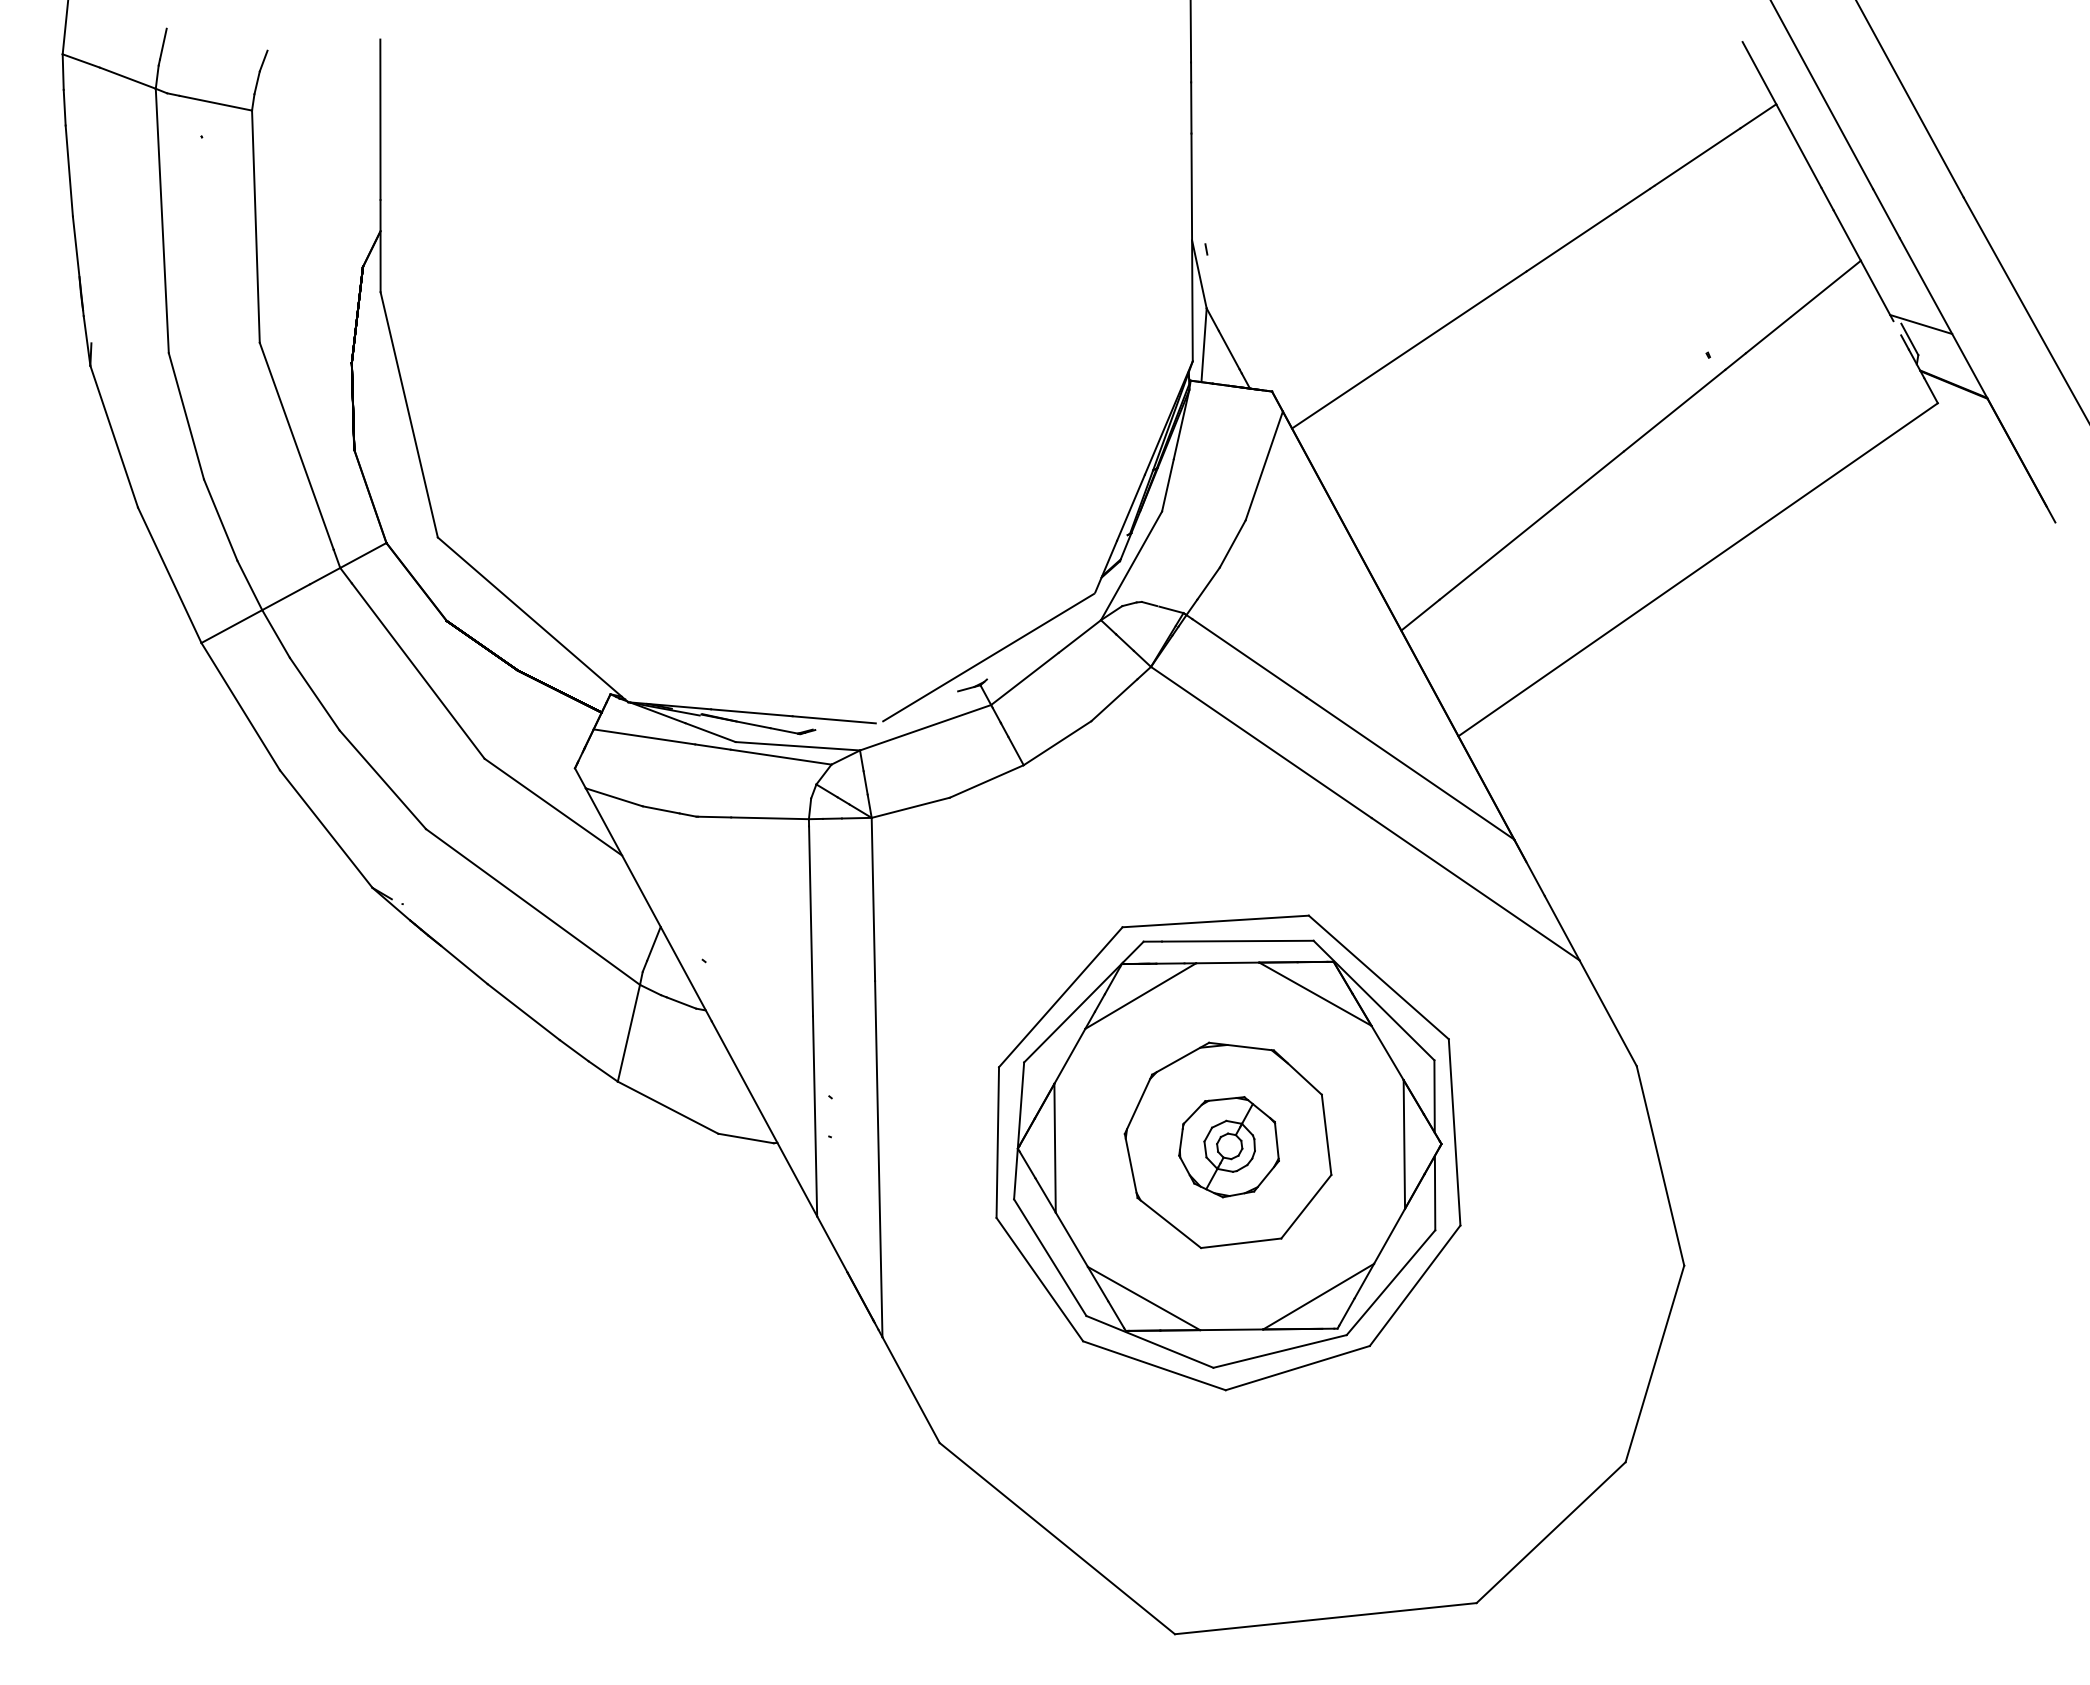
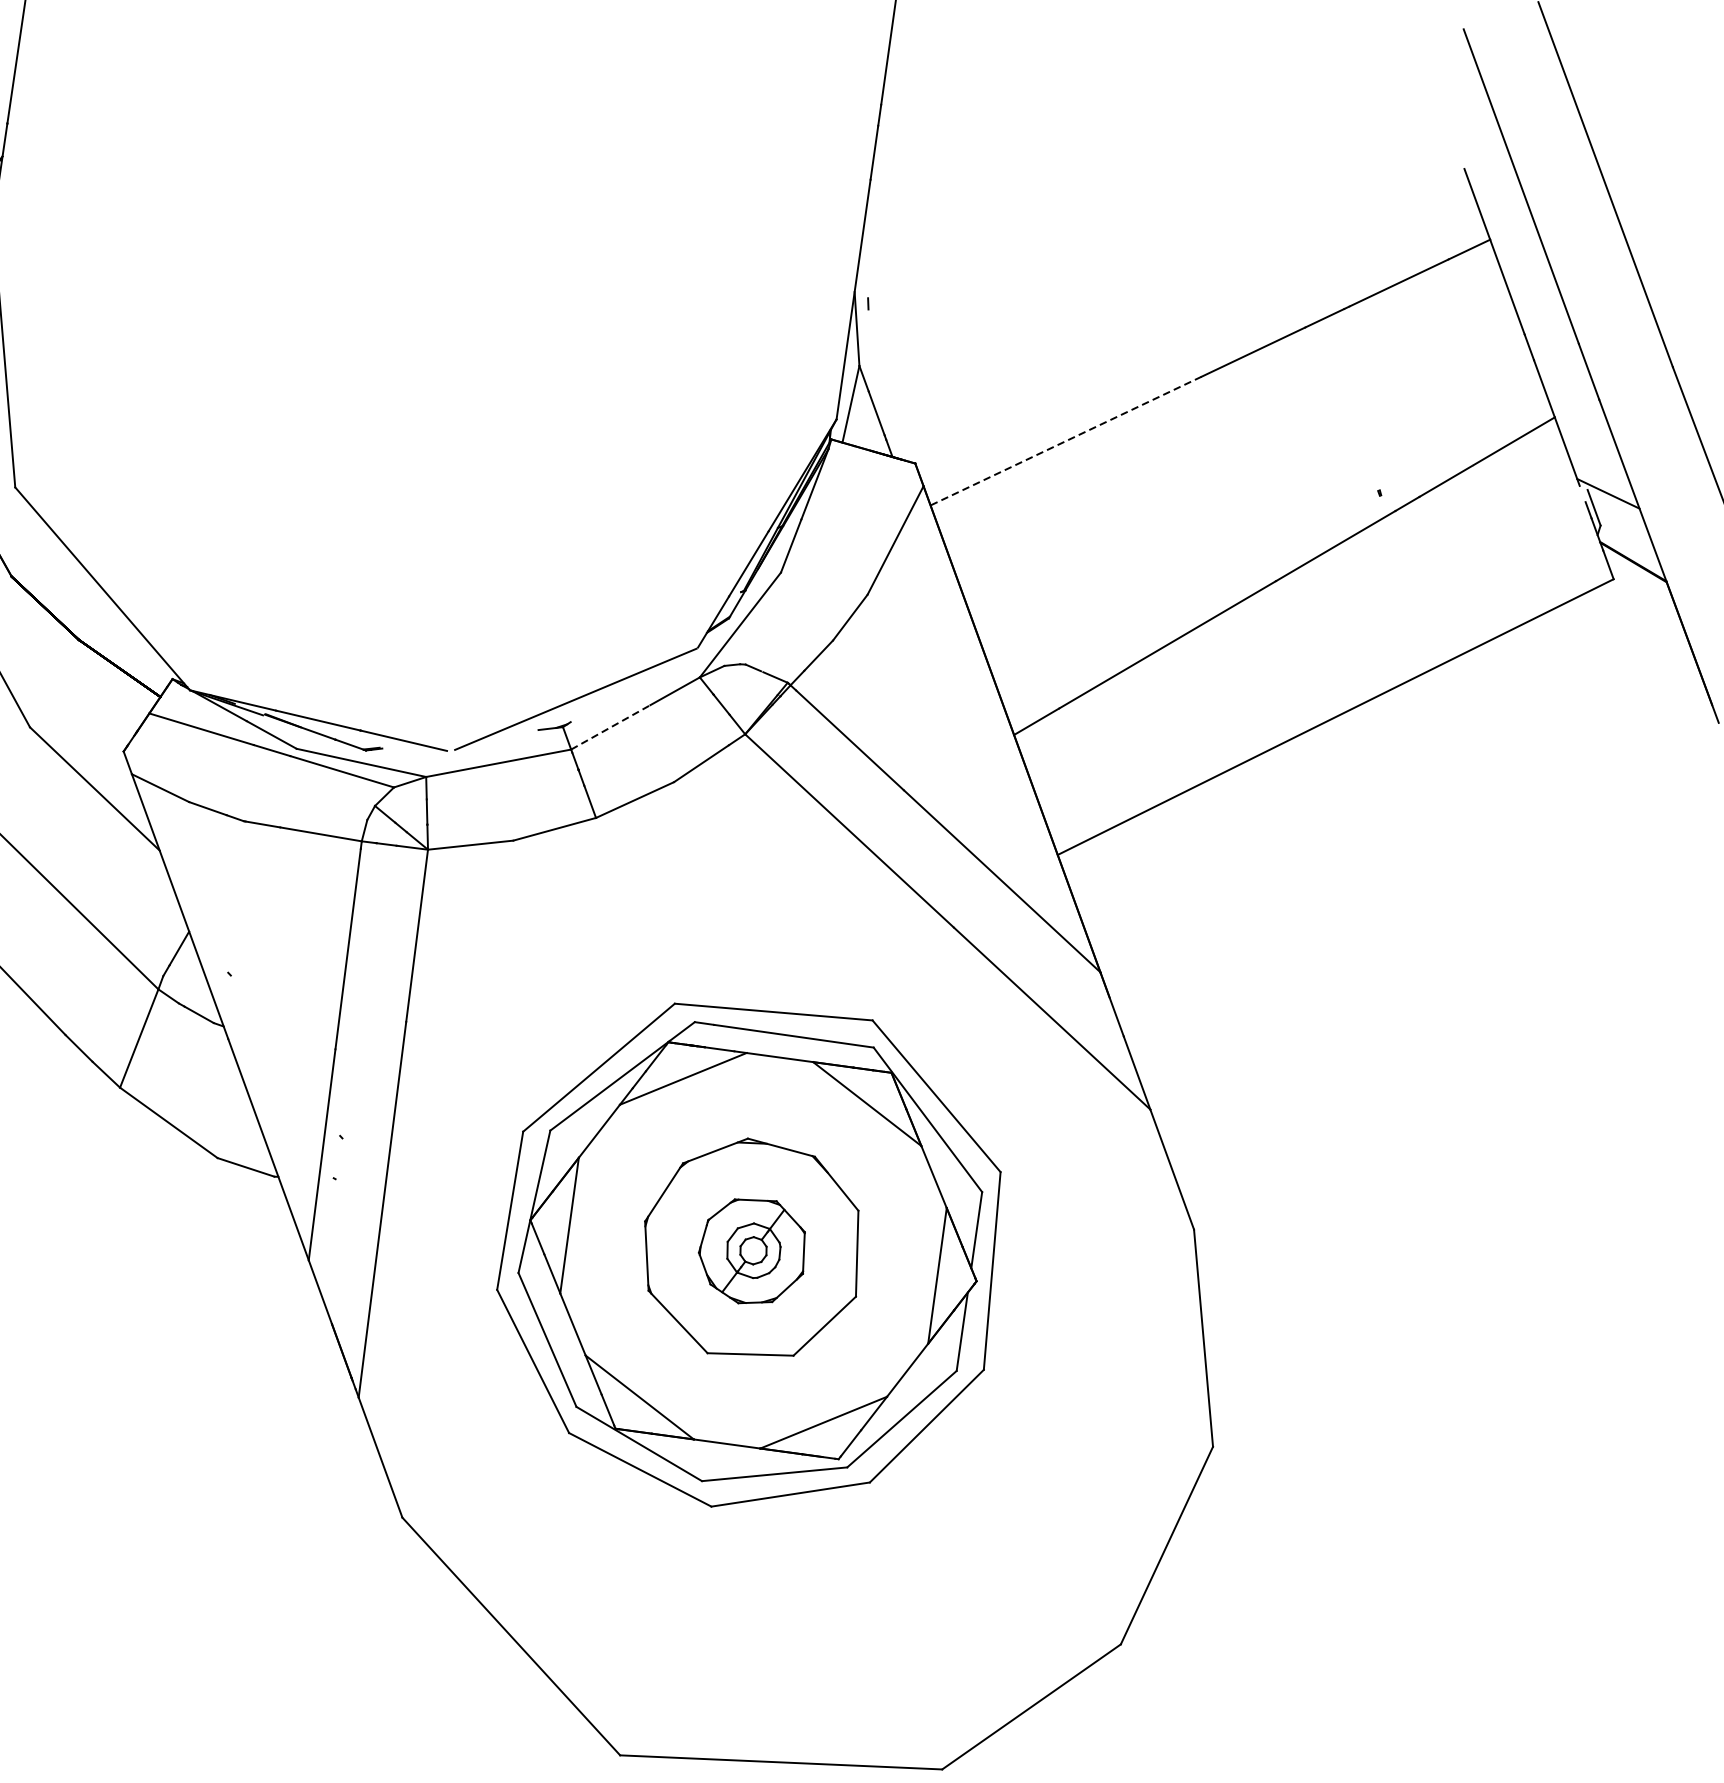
line: (1408, 350) -> (1065, 441), solid -> dashed
line: (1024, 678) -> (610, 726), solid -> dashed

